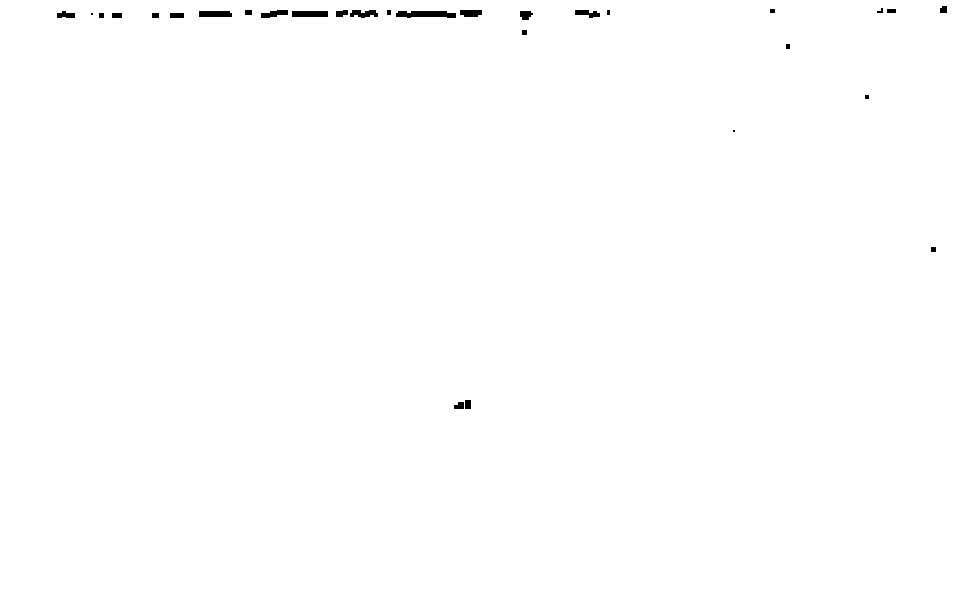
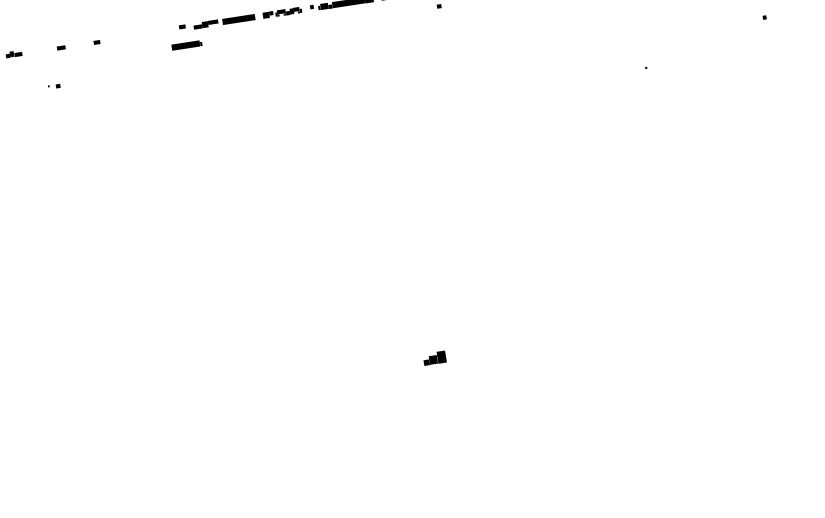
part: (215, 13) -> (186, 44), moved
part: (97, 15) -> (54, 86), moved
line: (176, 15) -> (116, 39), removed
part: (462, 404) -> (434, 358), size x1.4

